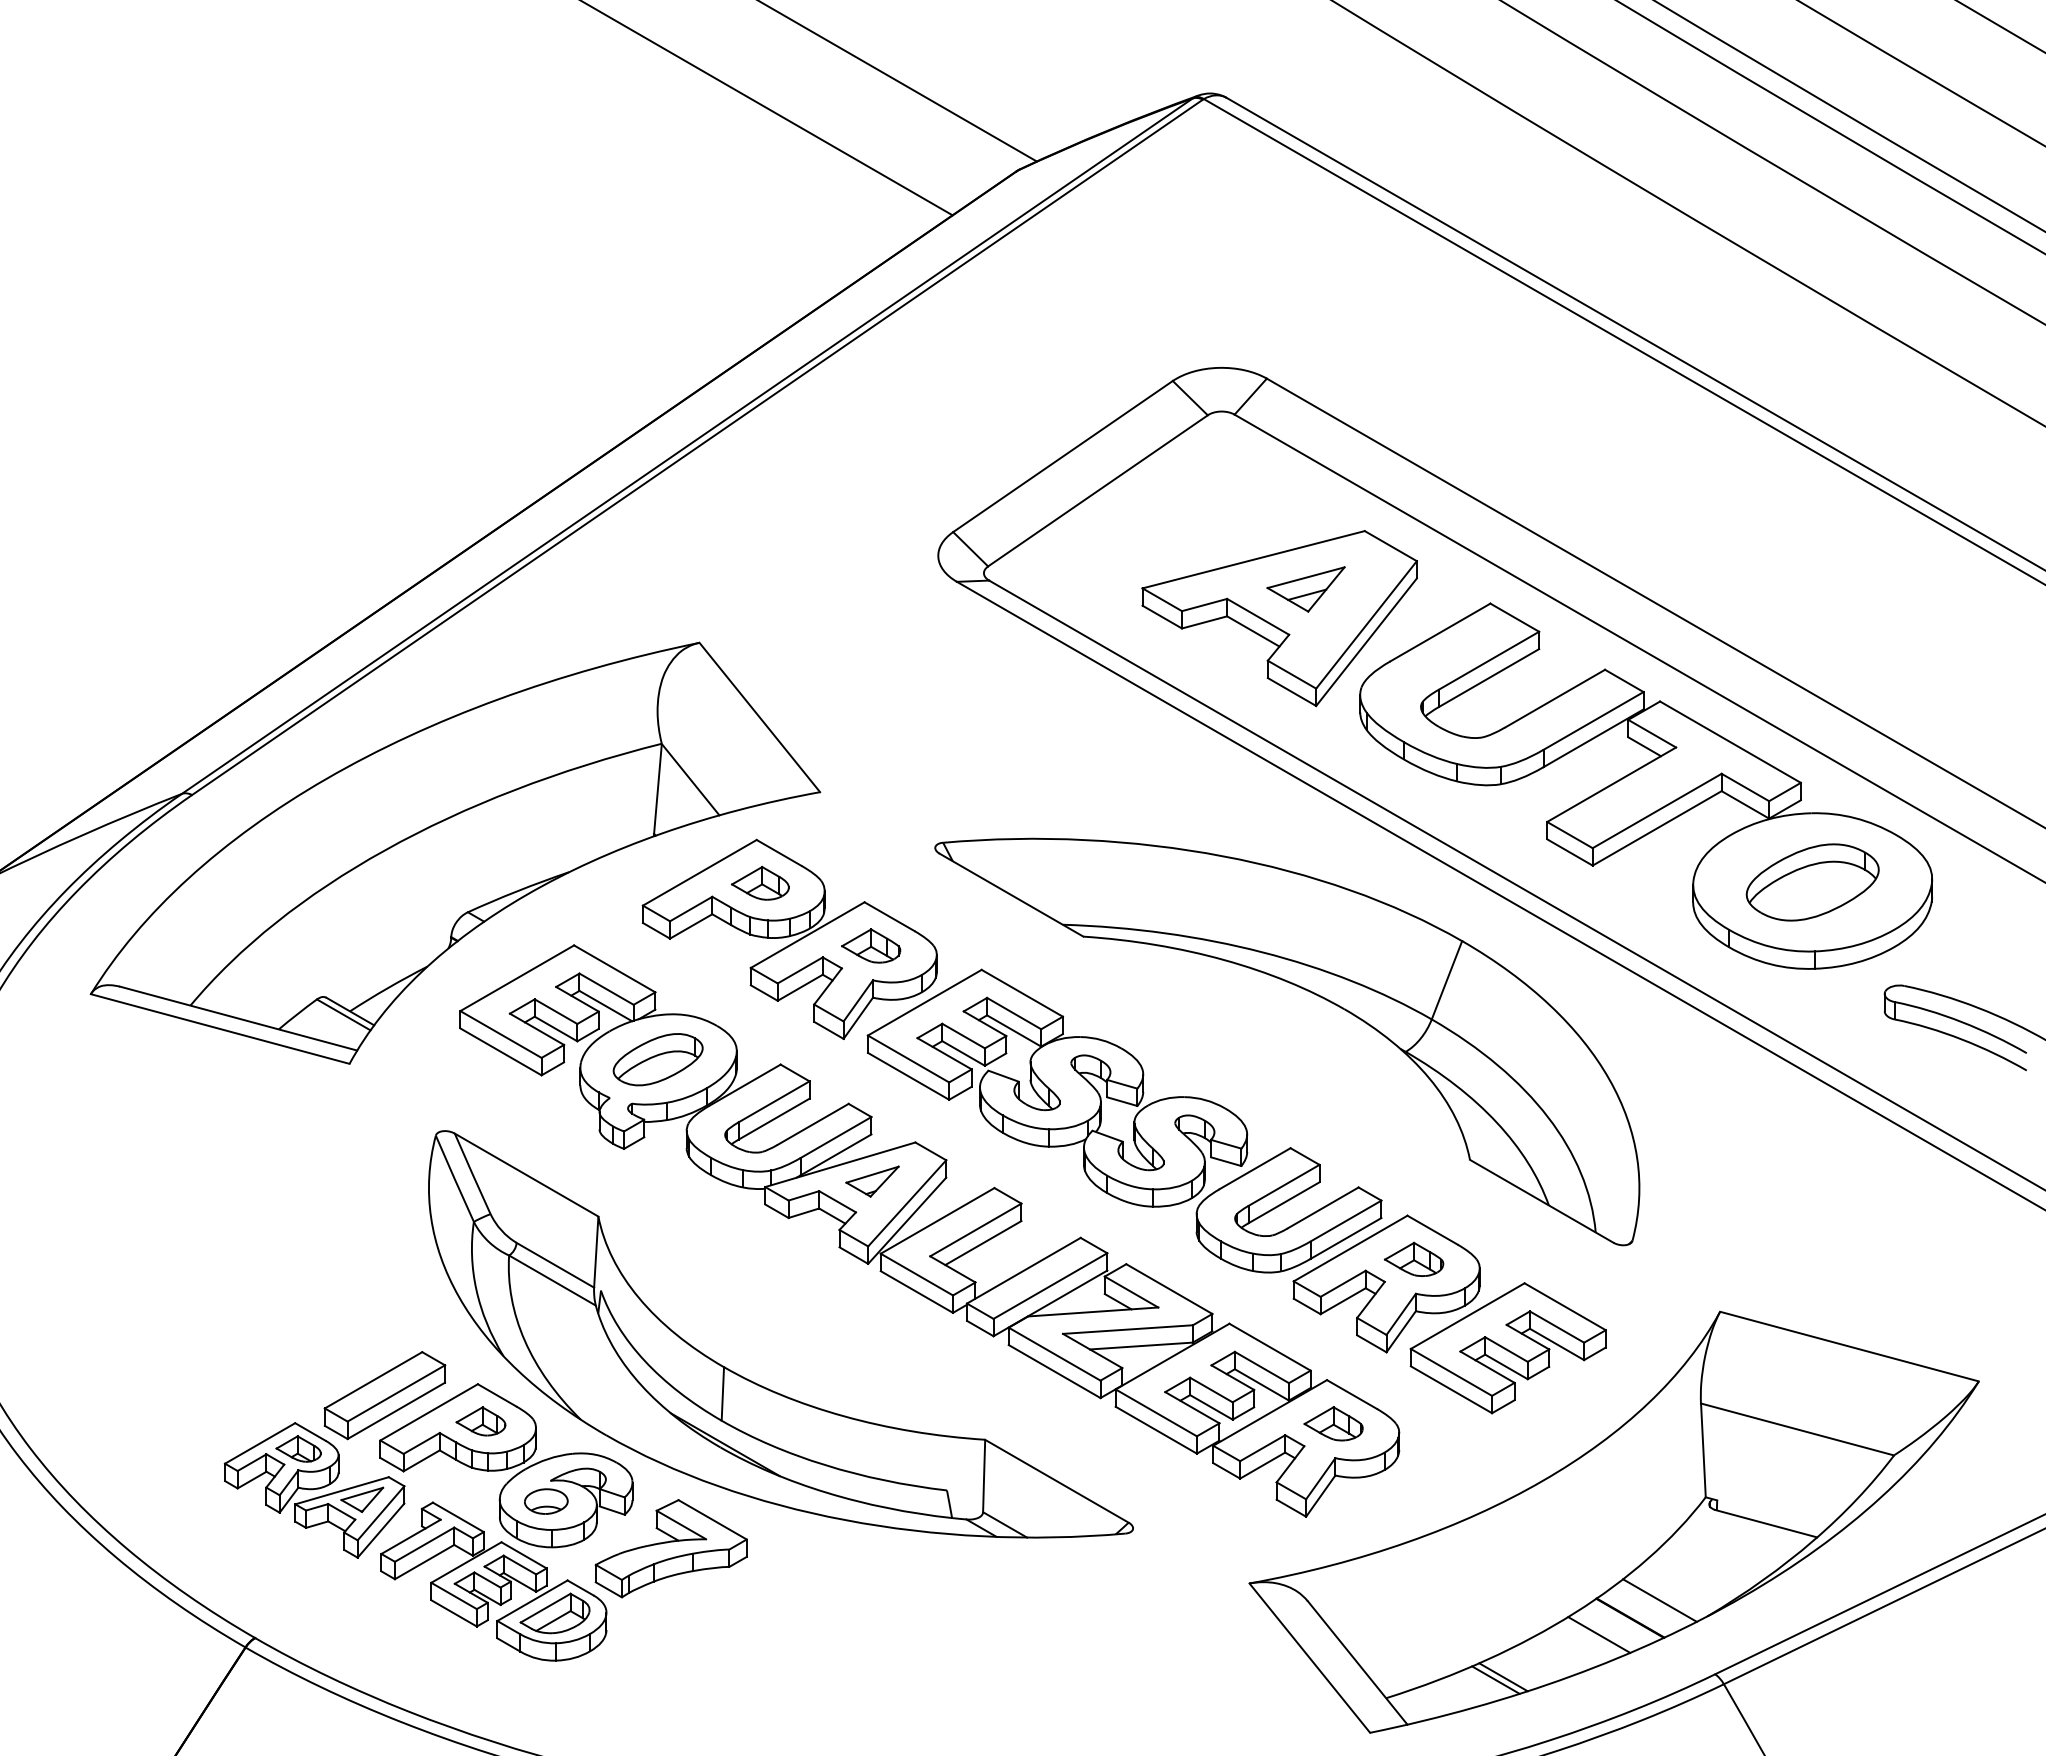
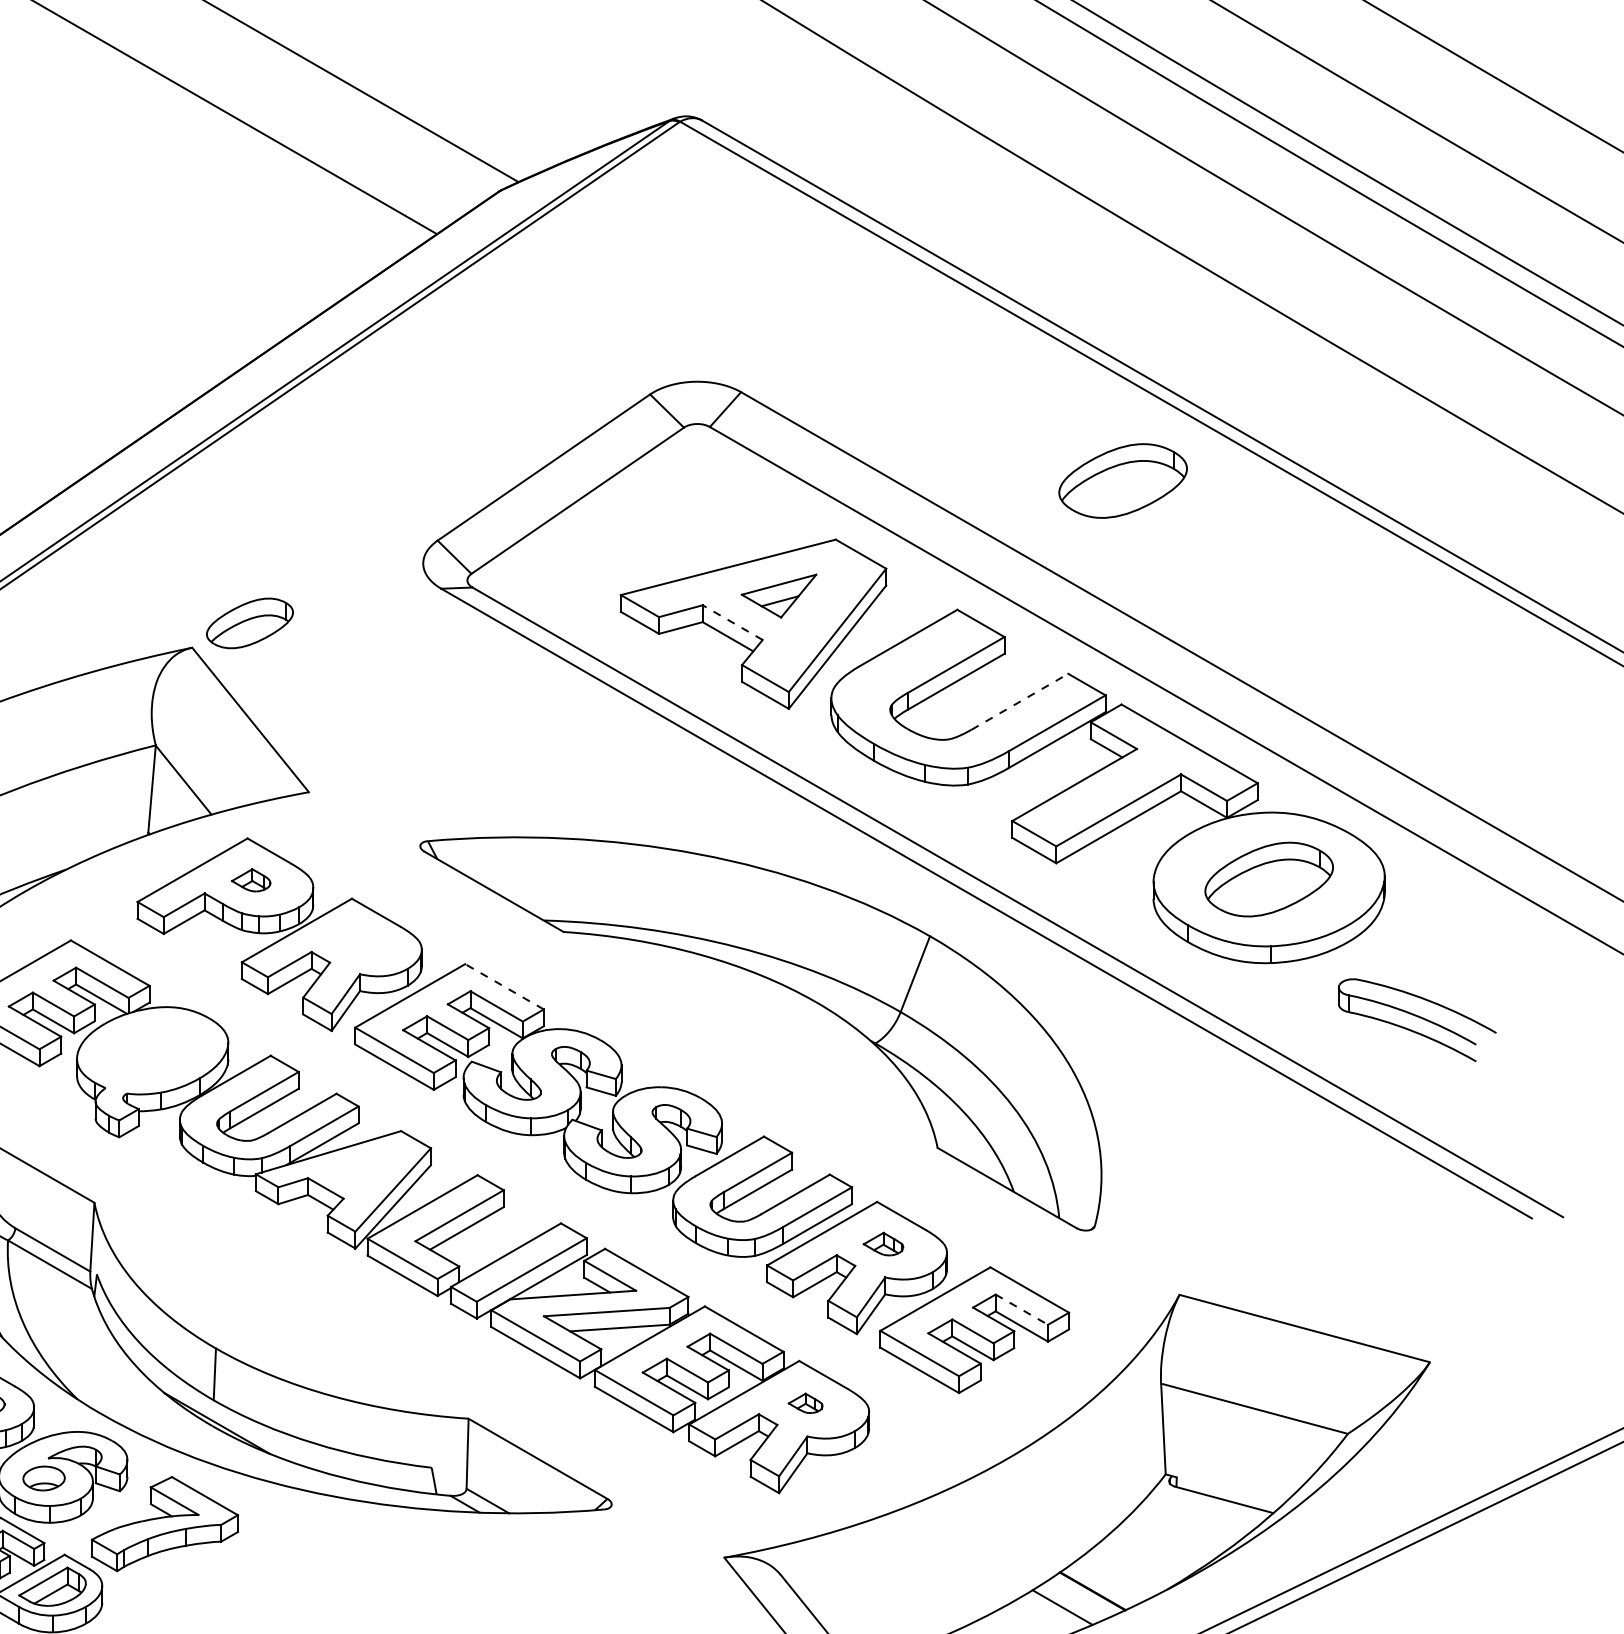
part: (1661, 470) -> (1122, 481), added
line: (1258, 616) -> (733, 622), solid -> dashed
line: (1555, 698) -> (1020, 701), solid -> dashed
part: (760, 882) -> (251, 879), size x0.7
part: (871, 945) -> (358, 940), removed
line: (1022, 993) -> (504, 986), solid -> dashed
part: (657, 1059) -> (249, 623), moved
part: (872, 1181) -> (359, 1168), removed
part: (1413, 1258) -> (882, 1243), size x0.7
line: (1557, 1327) -> (1022, 1310), solid -> dashed
part: (1333, 1423) -> (805, 1402), size x0.6
line: (1659, 1600) -> (1120, 1574), removed

